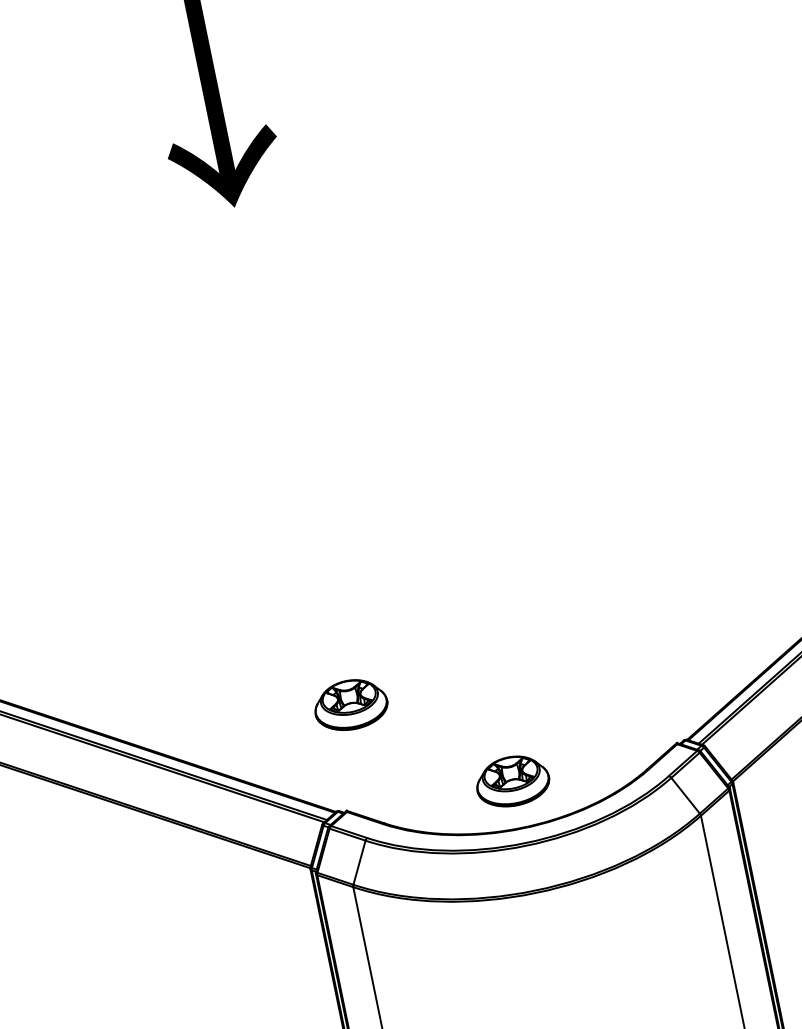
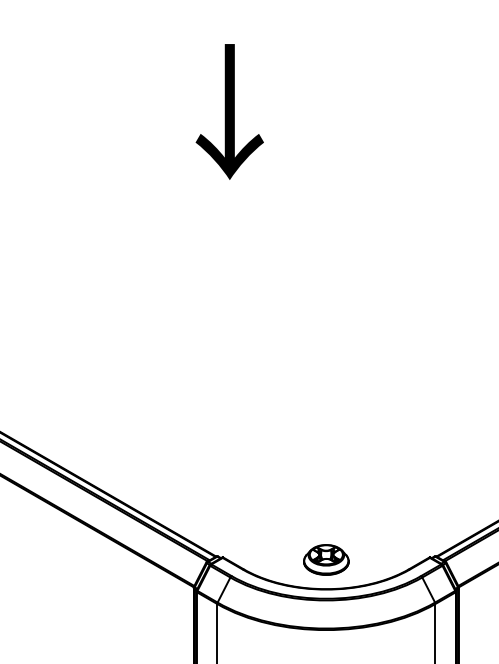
part: (350, 704) -> (238, 493), removed

